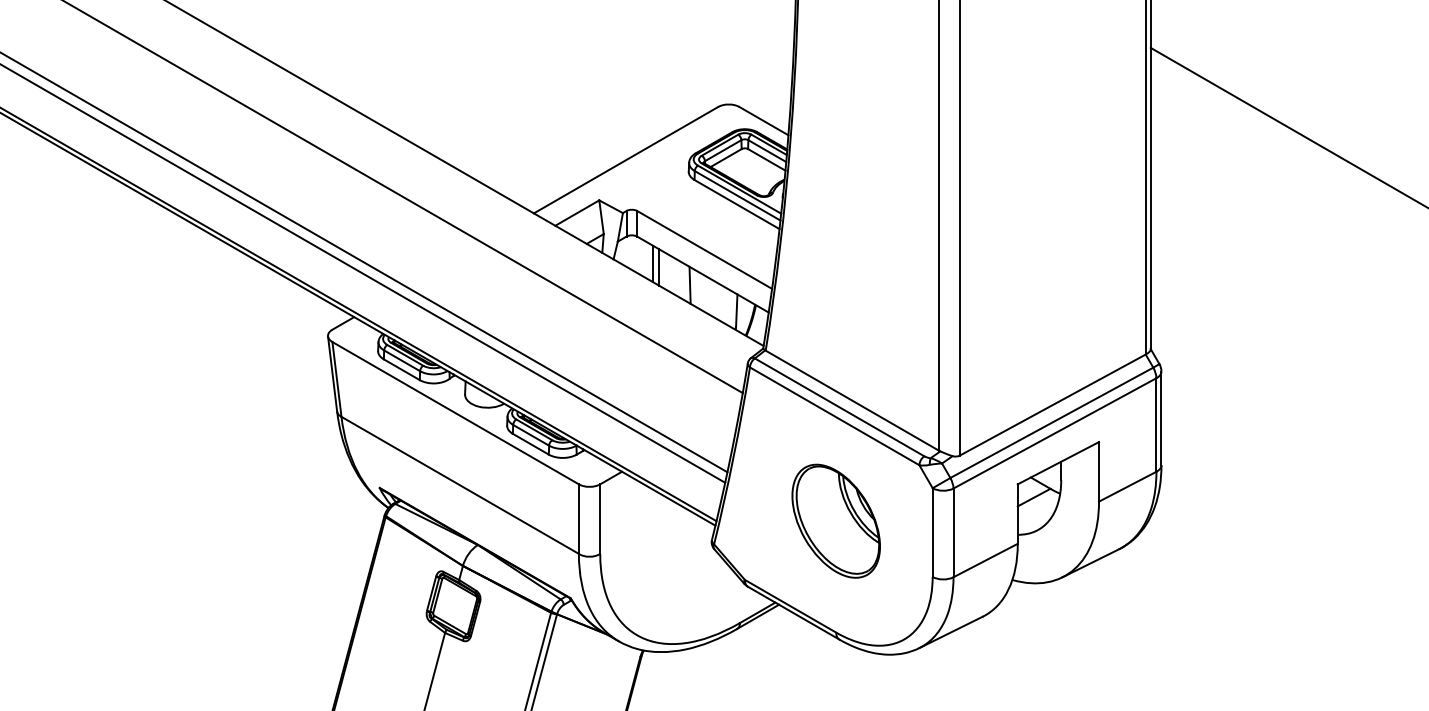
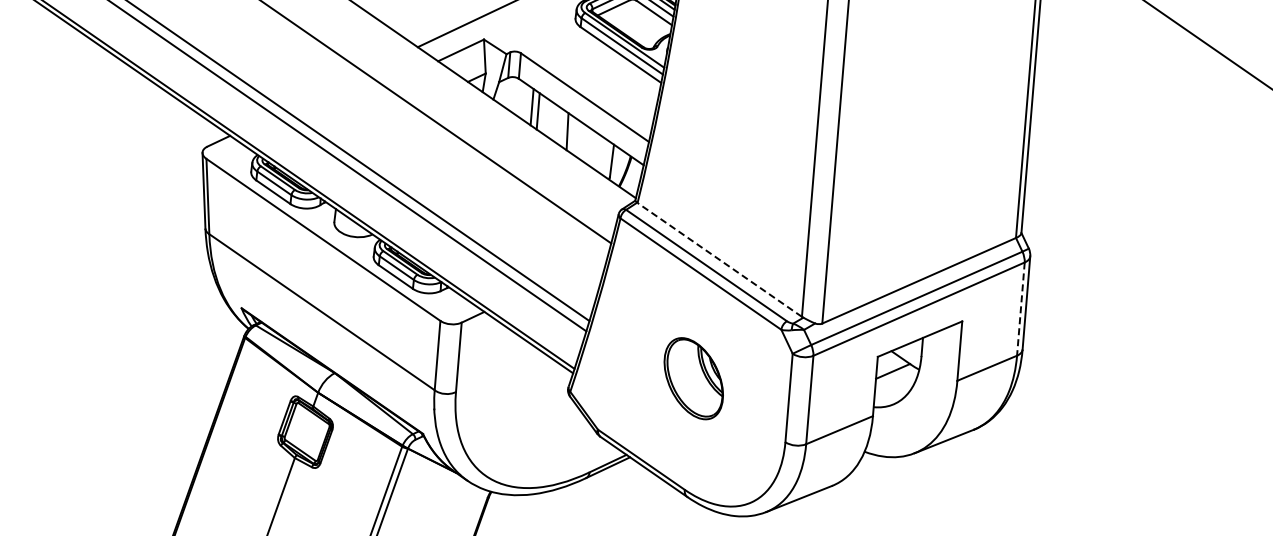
line: (852, 400) -> (719, 259), solid -> dashed
line: (1156, 424) -> (1020, 308), solid -> dashed
part: (835, 520) -> (693, 377), size x0.7

